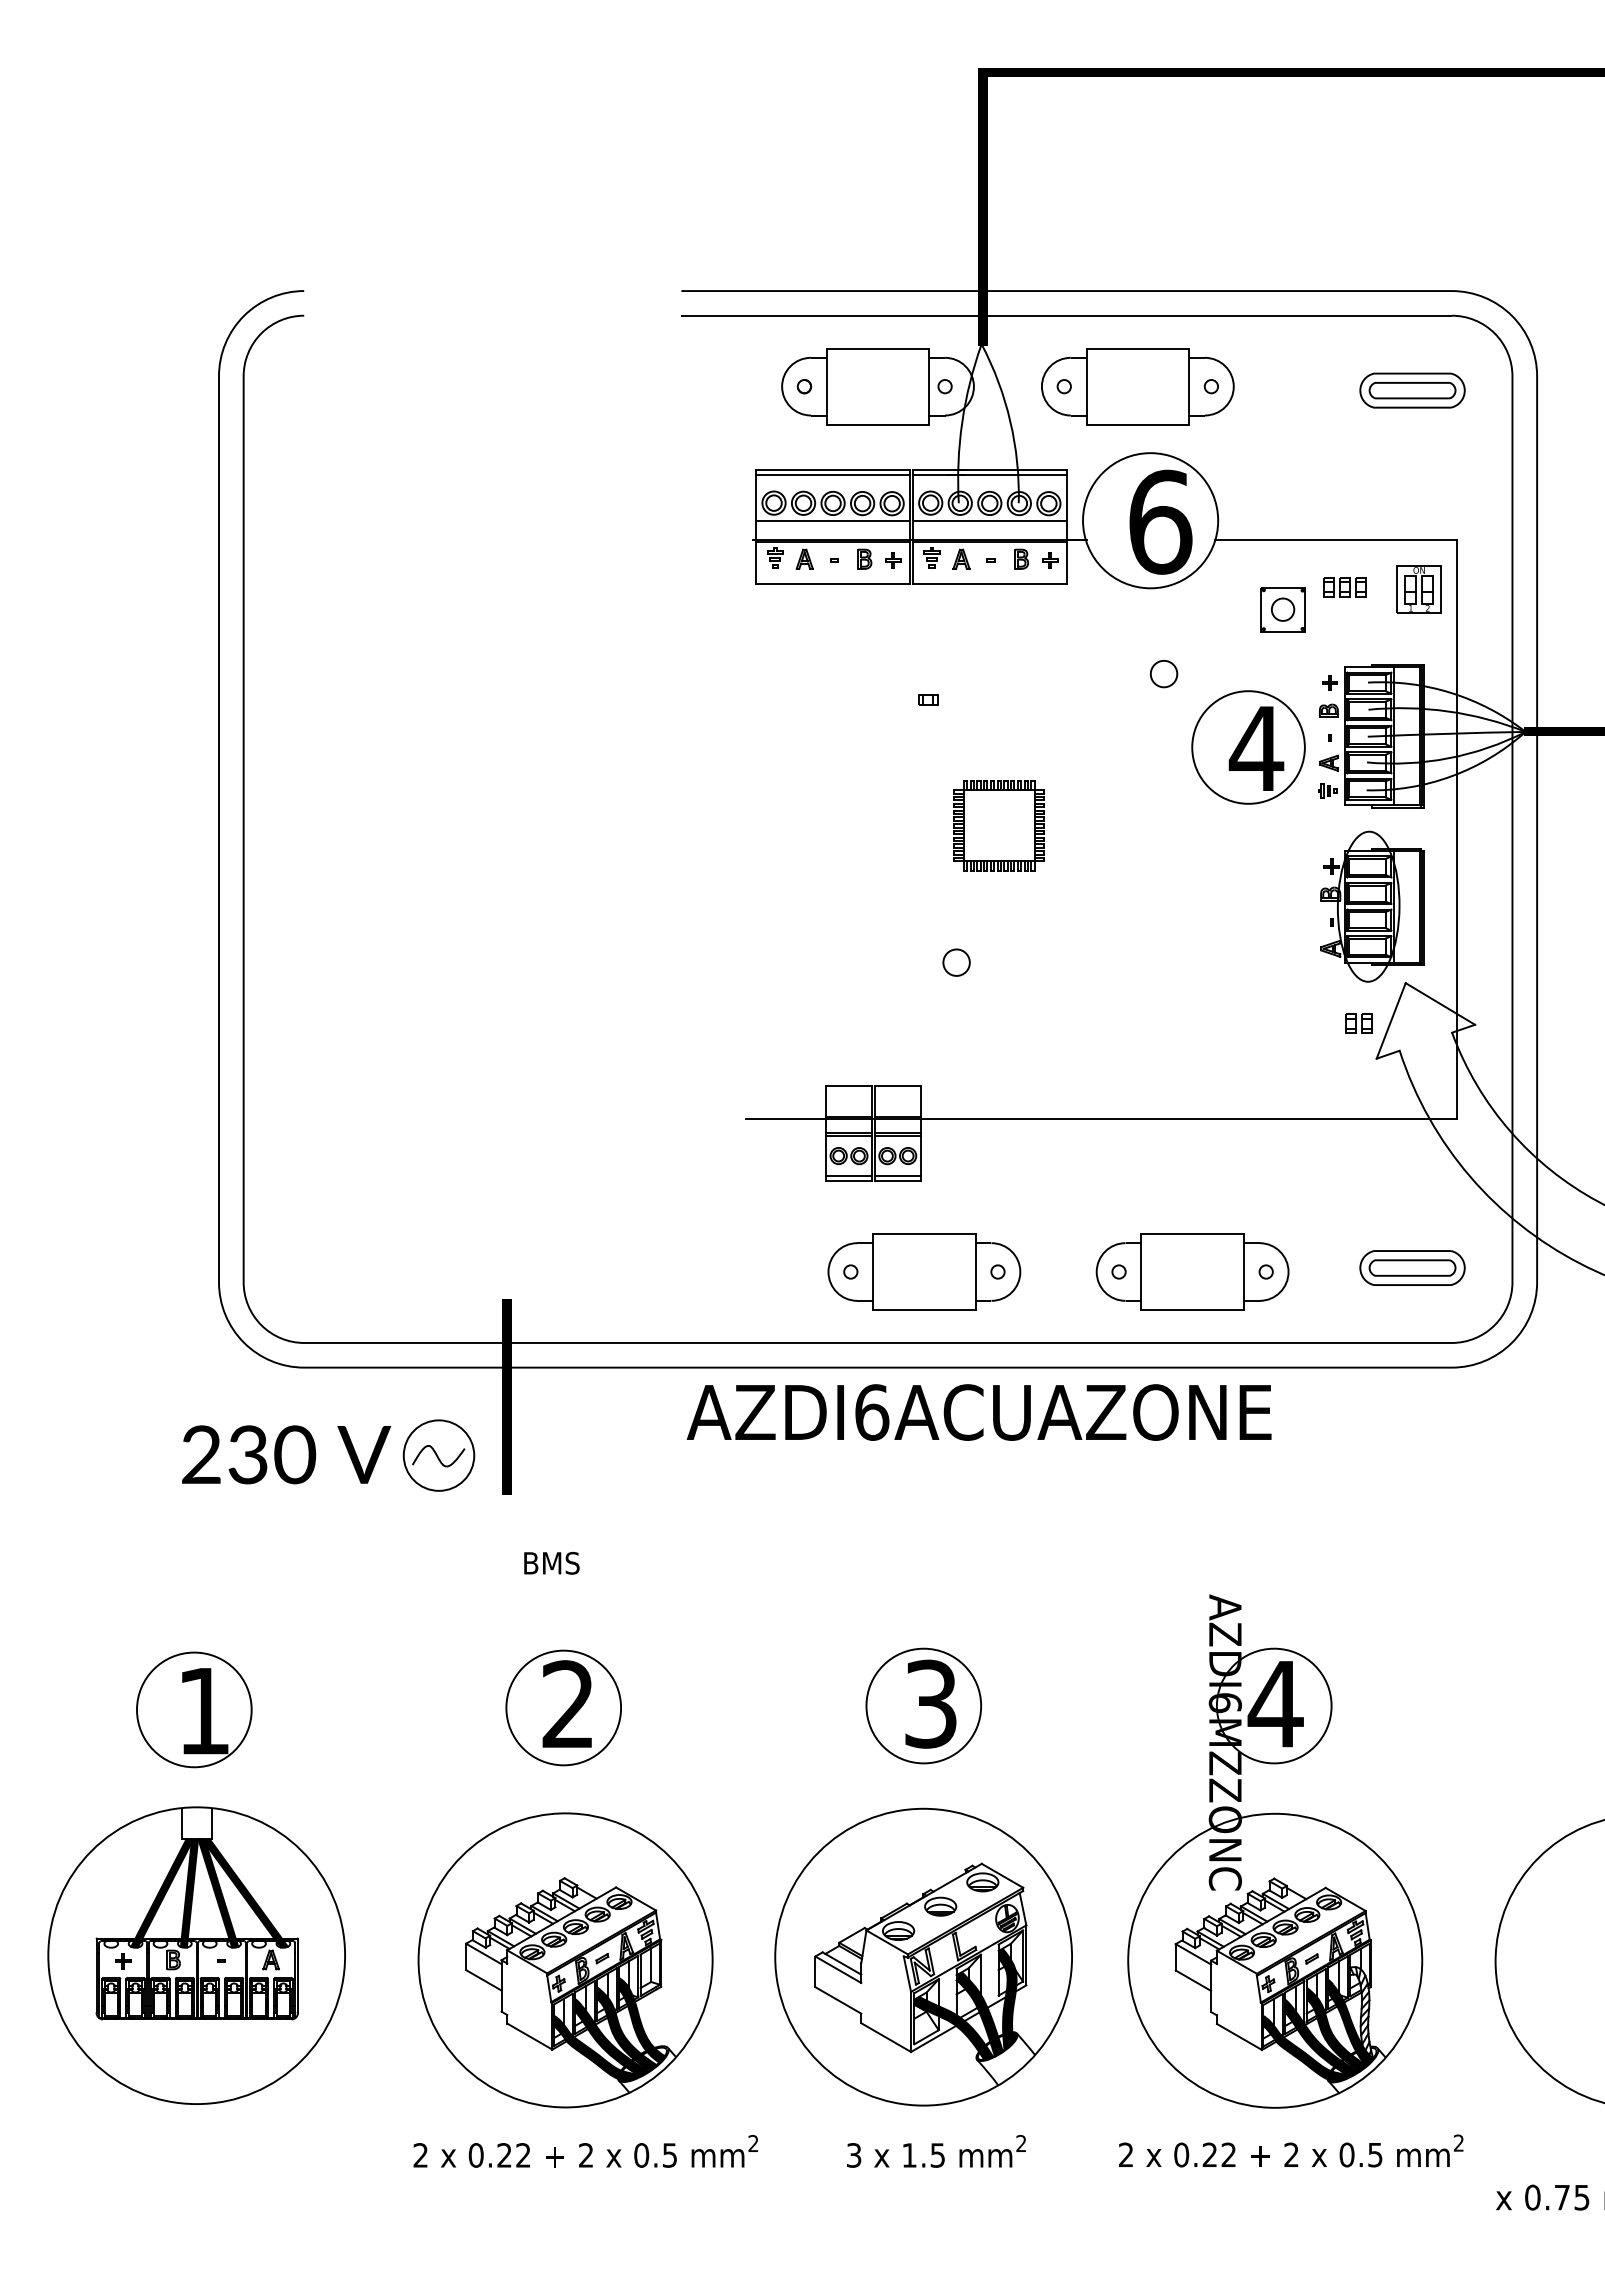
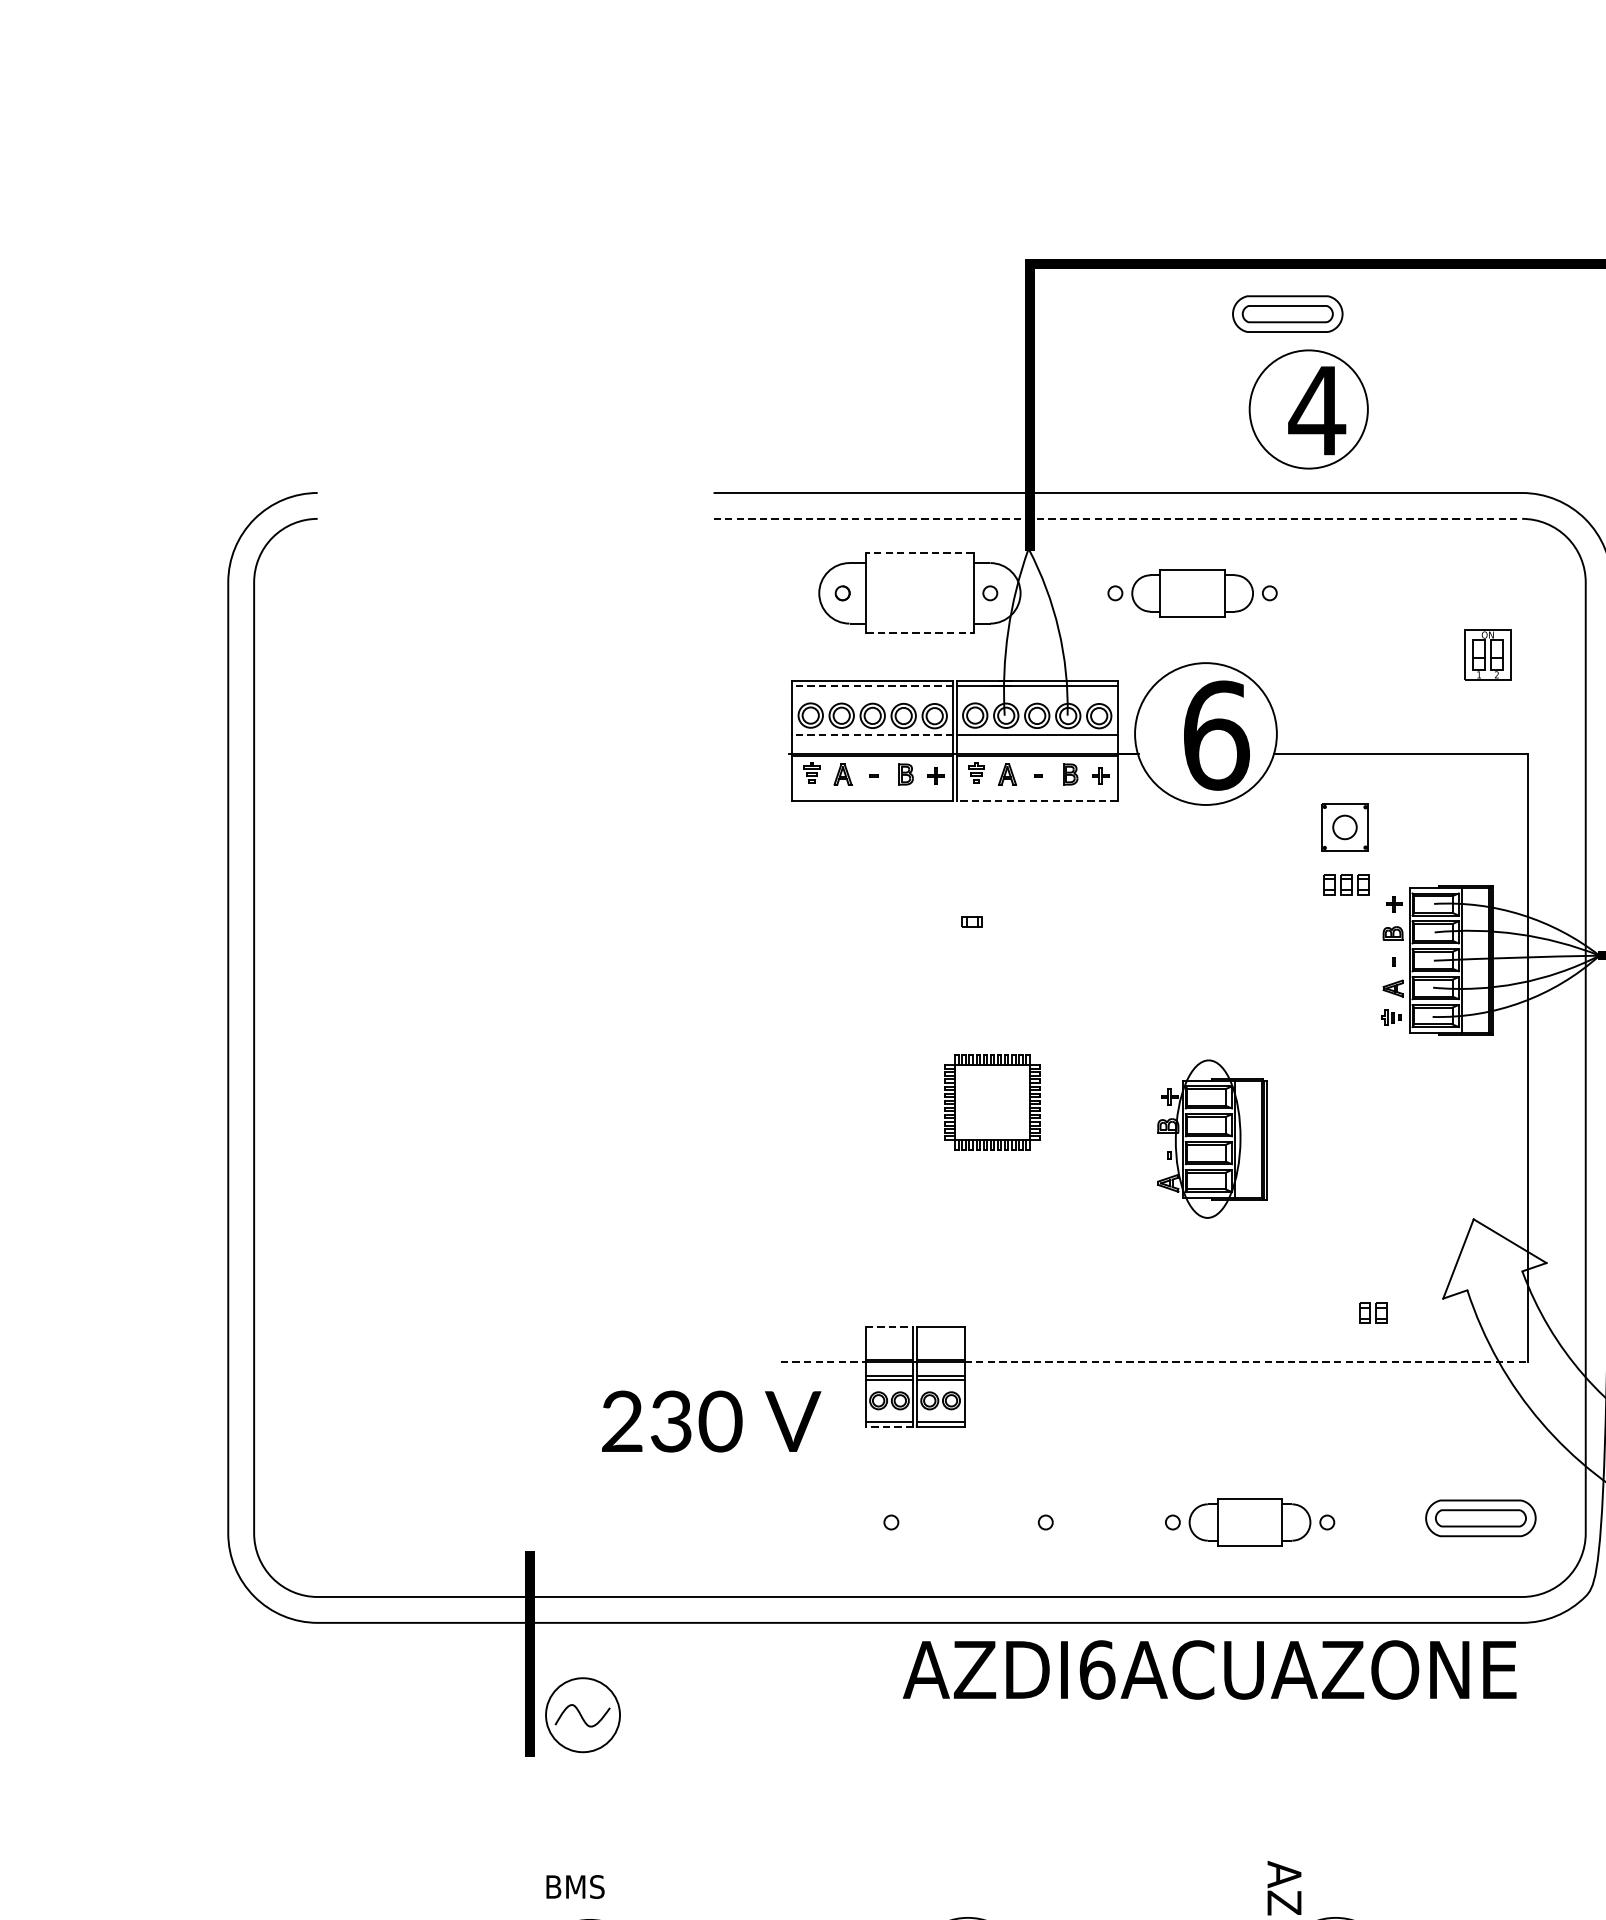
line: (1067, 315) -> (1118, 518), solid -> dashed
line: (877, 348) -> (919, 553), solid -> dashed
part: (1137, 386) -> (1192, 593), size x0.6
part: (1412, 390) -> (1287, 314), moved
line: (878, 424) -> (920, 633), solid -> dashed
line: (833, 475) -> (873, 686), solid -> dashed
line: (833, 521) -> (873, 734), solid -> dashed
line: (989, 584) -> (1036, 800), solid -> dashed
part: (1344, 587) -> (1345, 884), moved
part: (1418, 589) -> (1487, 655), moved
circle: (1163, 674) -> (1219, 895), removed
part: (1248, 747) -> (1308, 409), moved
part: (998, 825) -> (991, 1102), moved
part: (1372, 906) -> (1212, 1138), moved
circle: (956, 962) -> (1002, 1197), removed
part: (1358, 1023) -> (1372, 1313), moved
line: (849, 1086) -> (889, 1327), solid -> dashed
line: (786, 1118) -> (823, 1361), solid -> dashed
line: (1189, 1118) -> (1246, 1361), solid -> dashed
line: (849, 1181) -> (889, 1427), solid -> dashed
part: (924, 1271) -> (968, 1521), removed
part: (1192, 1271) -> (1249, 1521), size x0.6
text: (978, 1412) -> (1209, 1669), moved
text: (286, 1454) -> (711, 1421), moved
part: (438, 1455) -> (582, 1715), moved
text: (551, 1562) -> (575, 1886), moved

